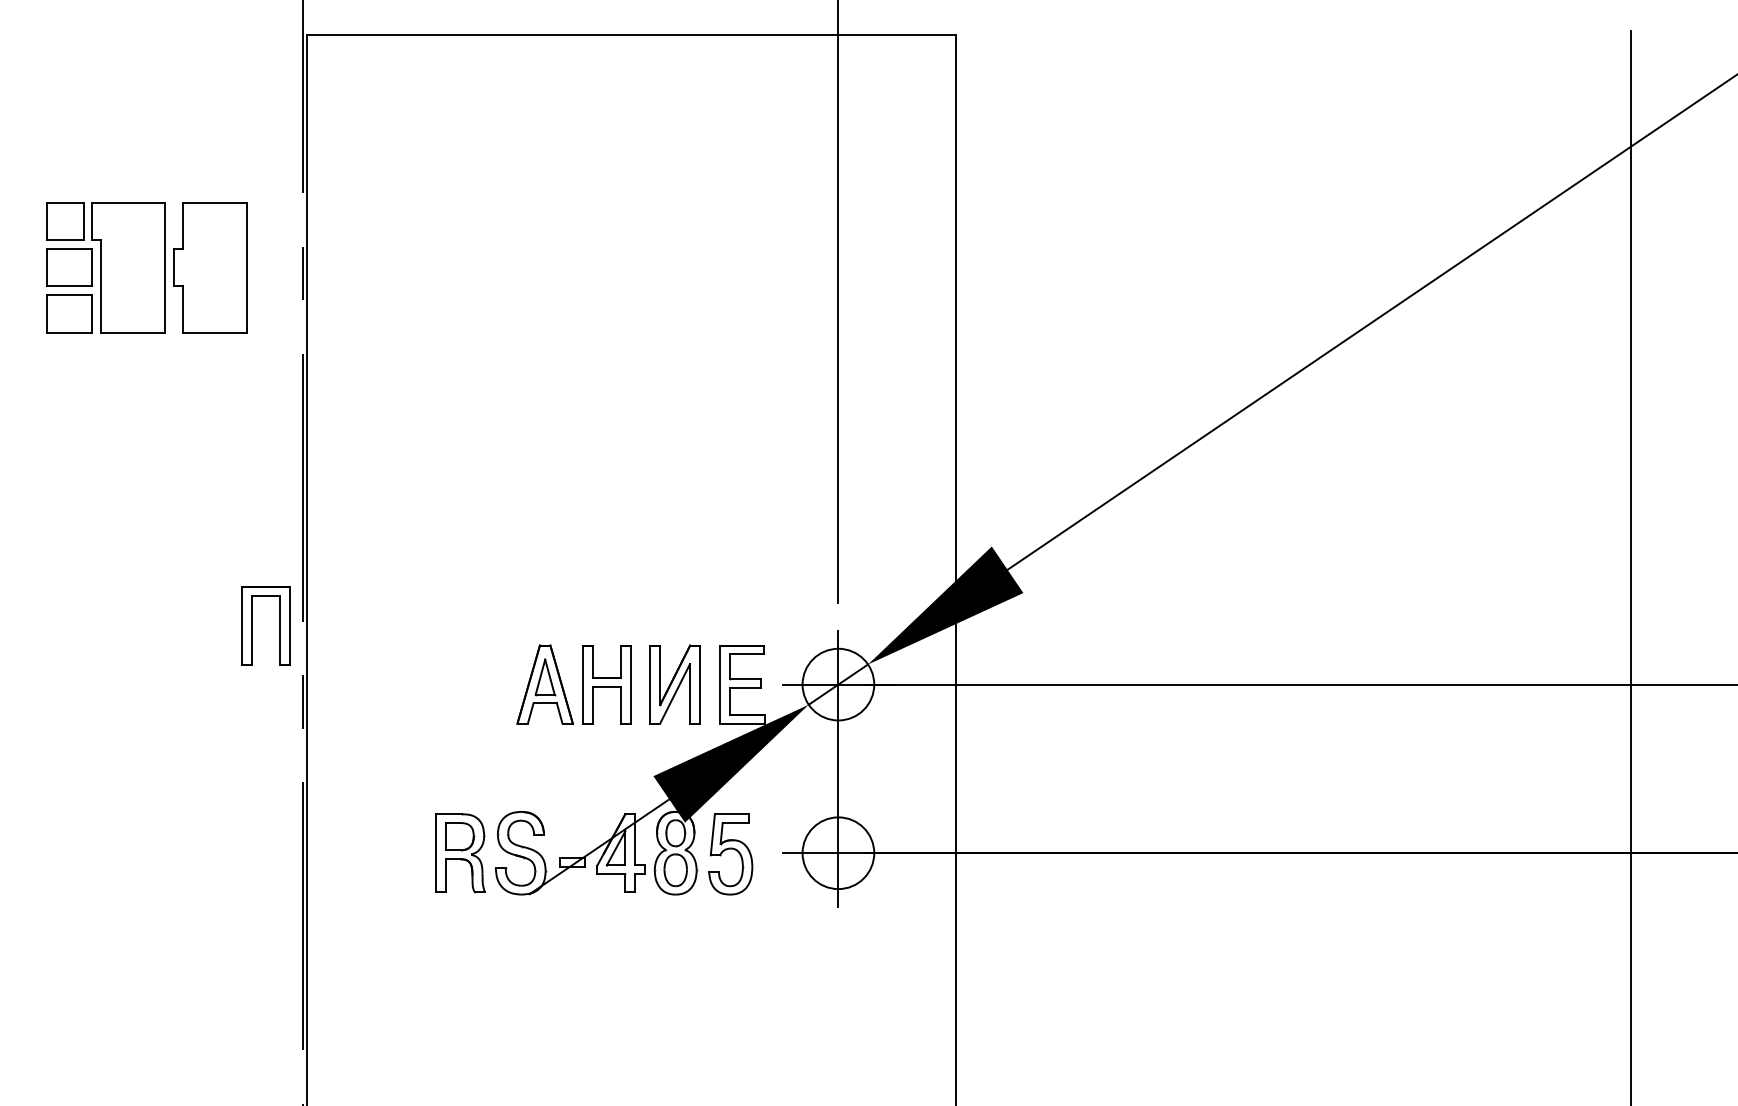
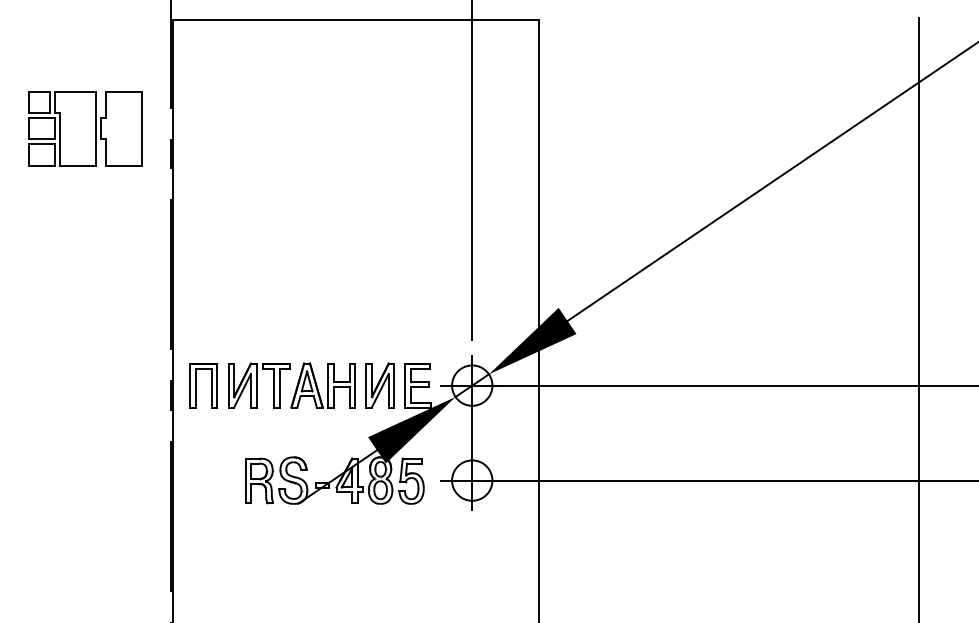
part: (146, 267) -> (85, 128), moved
part: (252, 625) -> (196, 385), moved
part: (460, 684) -> (259, 385), added

